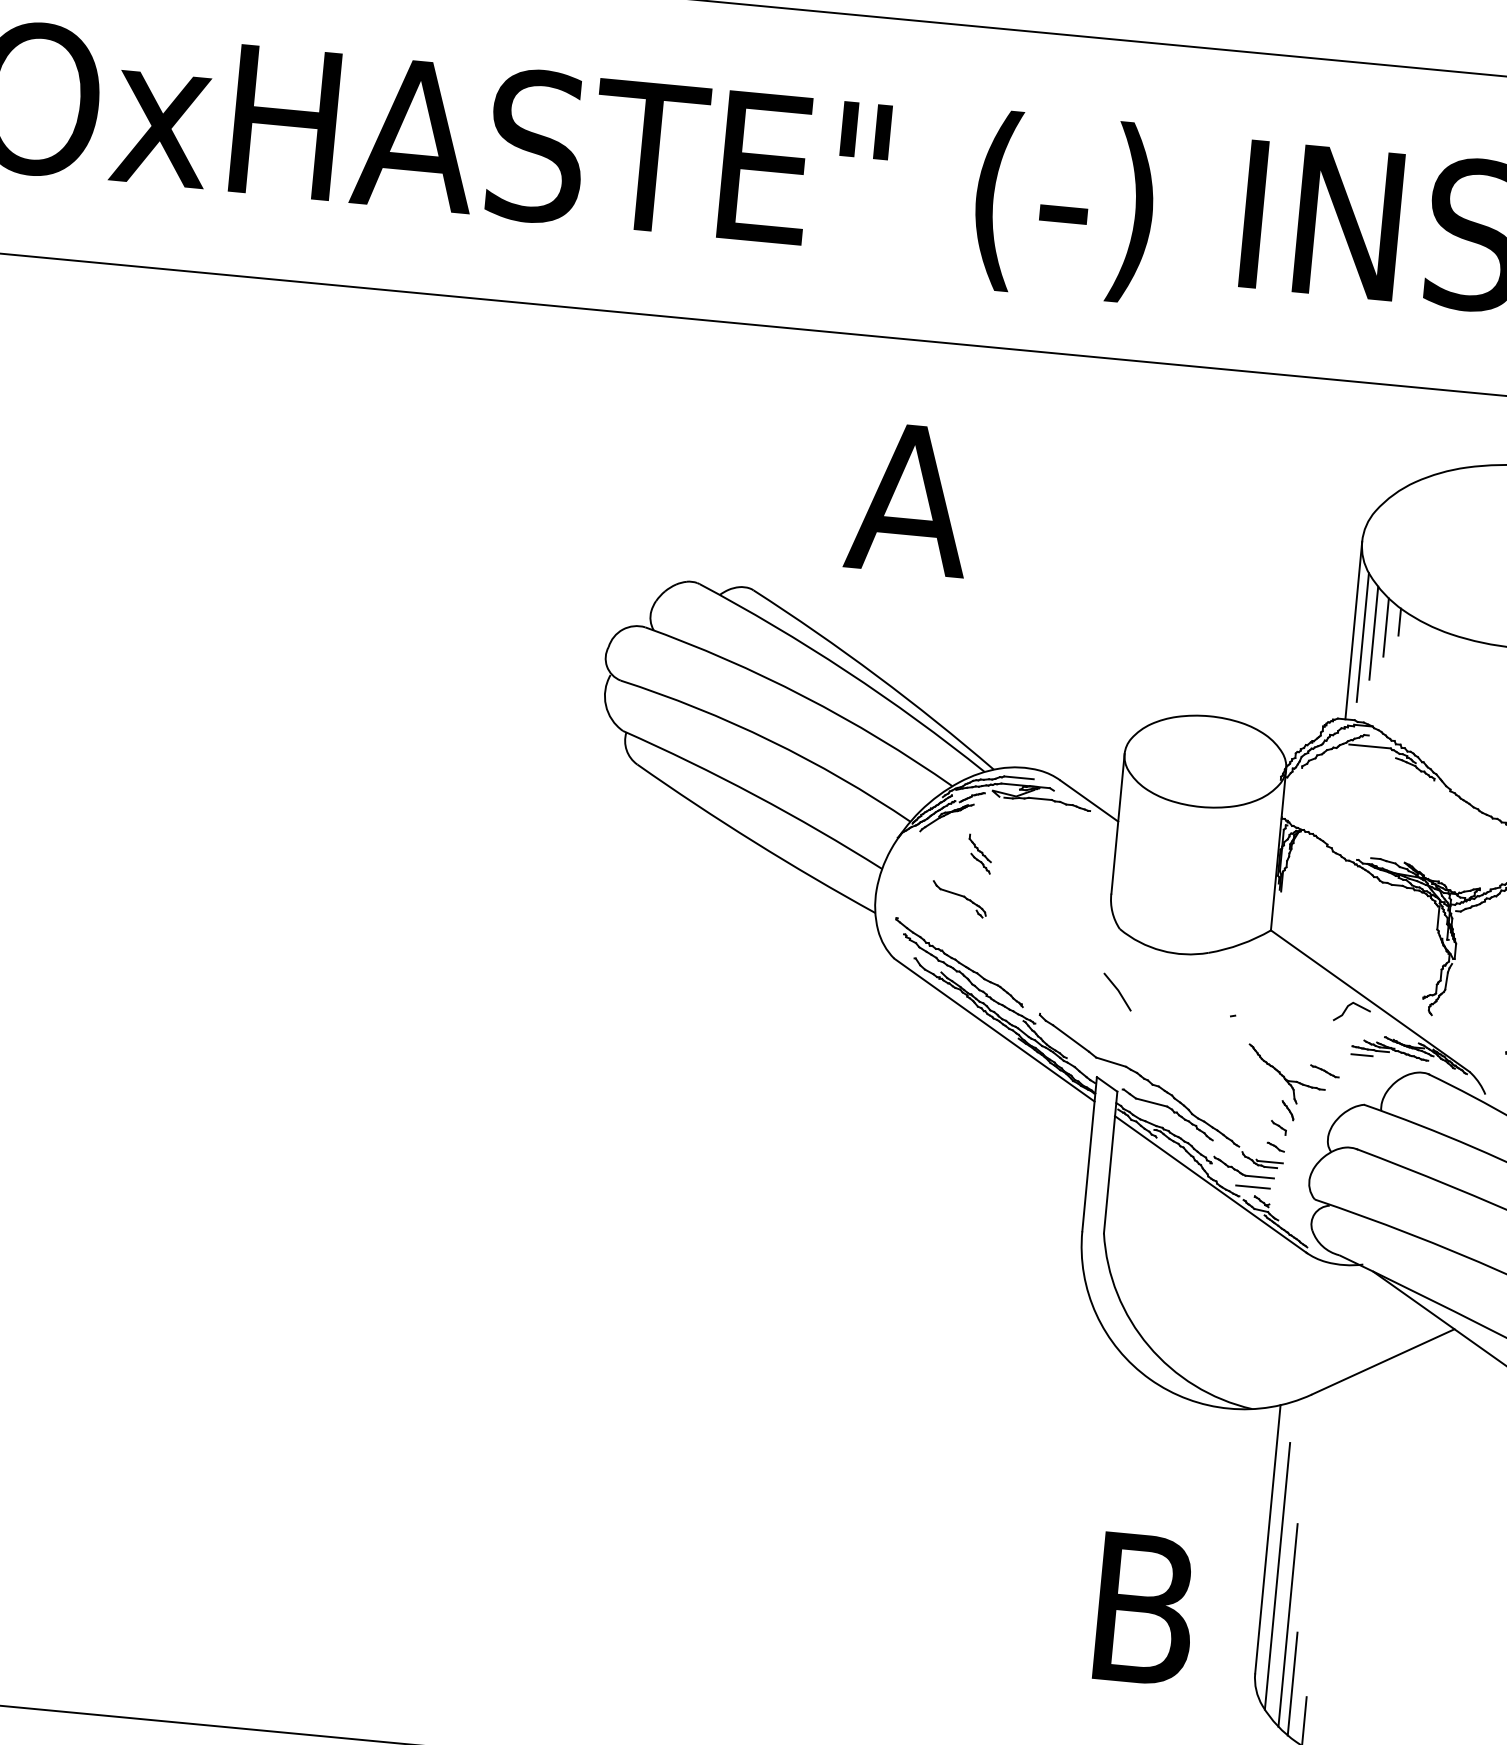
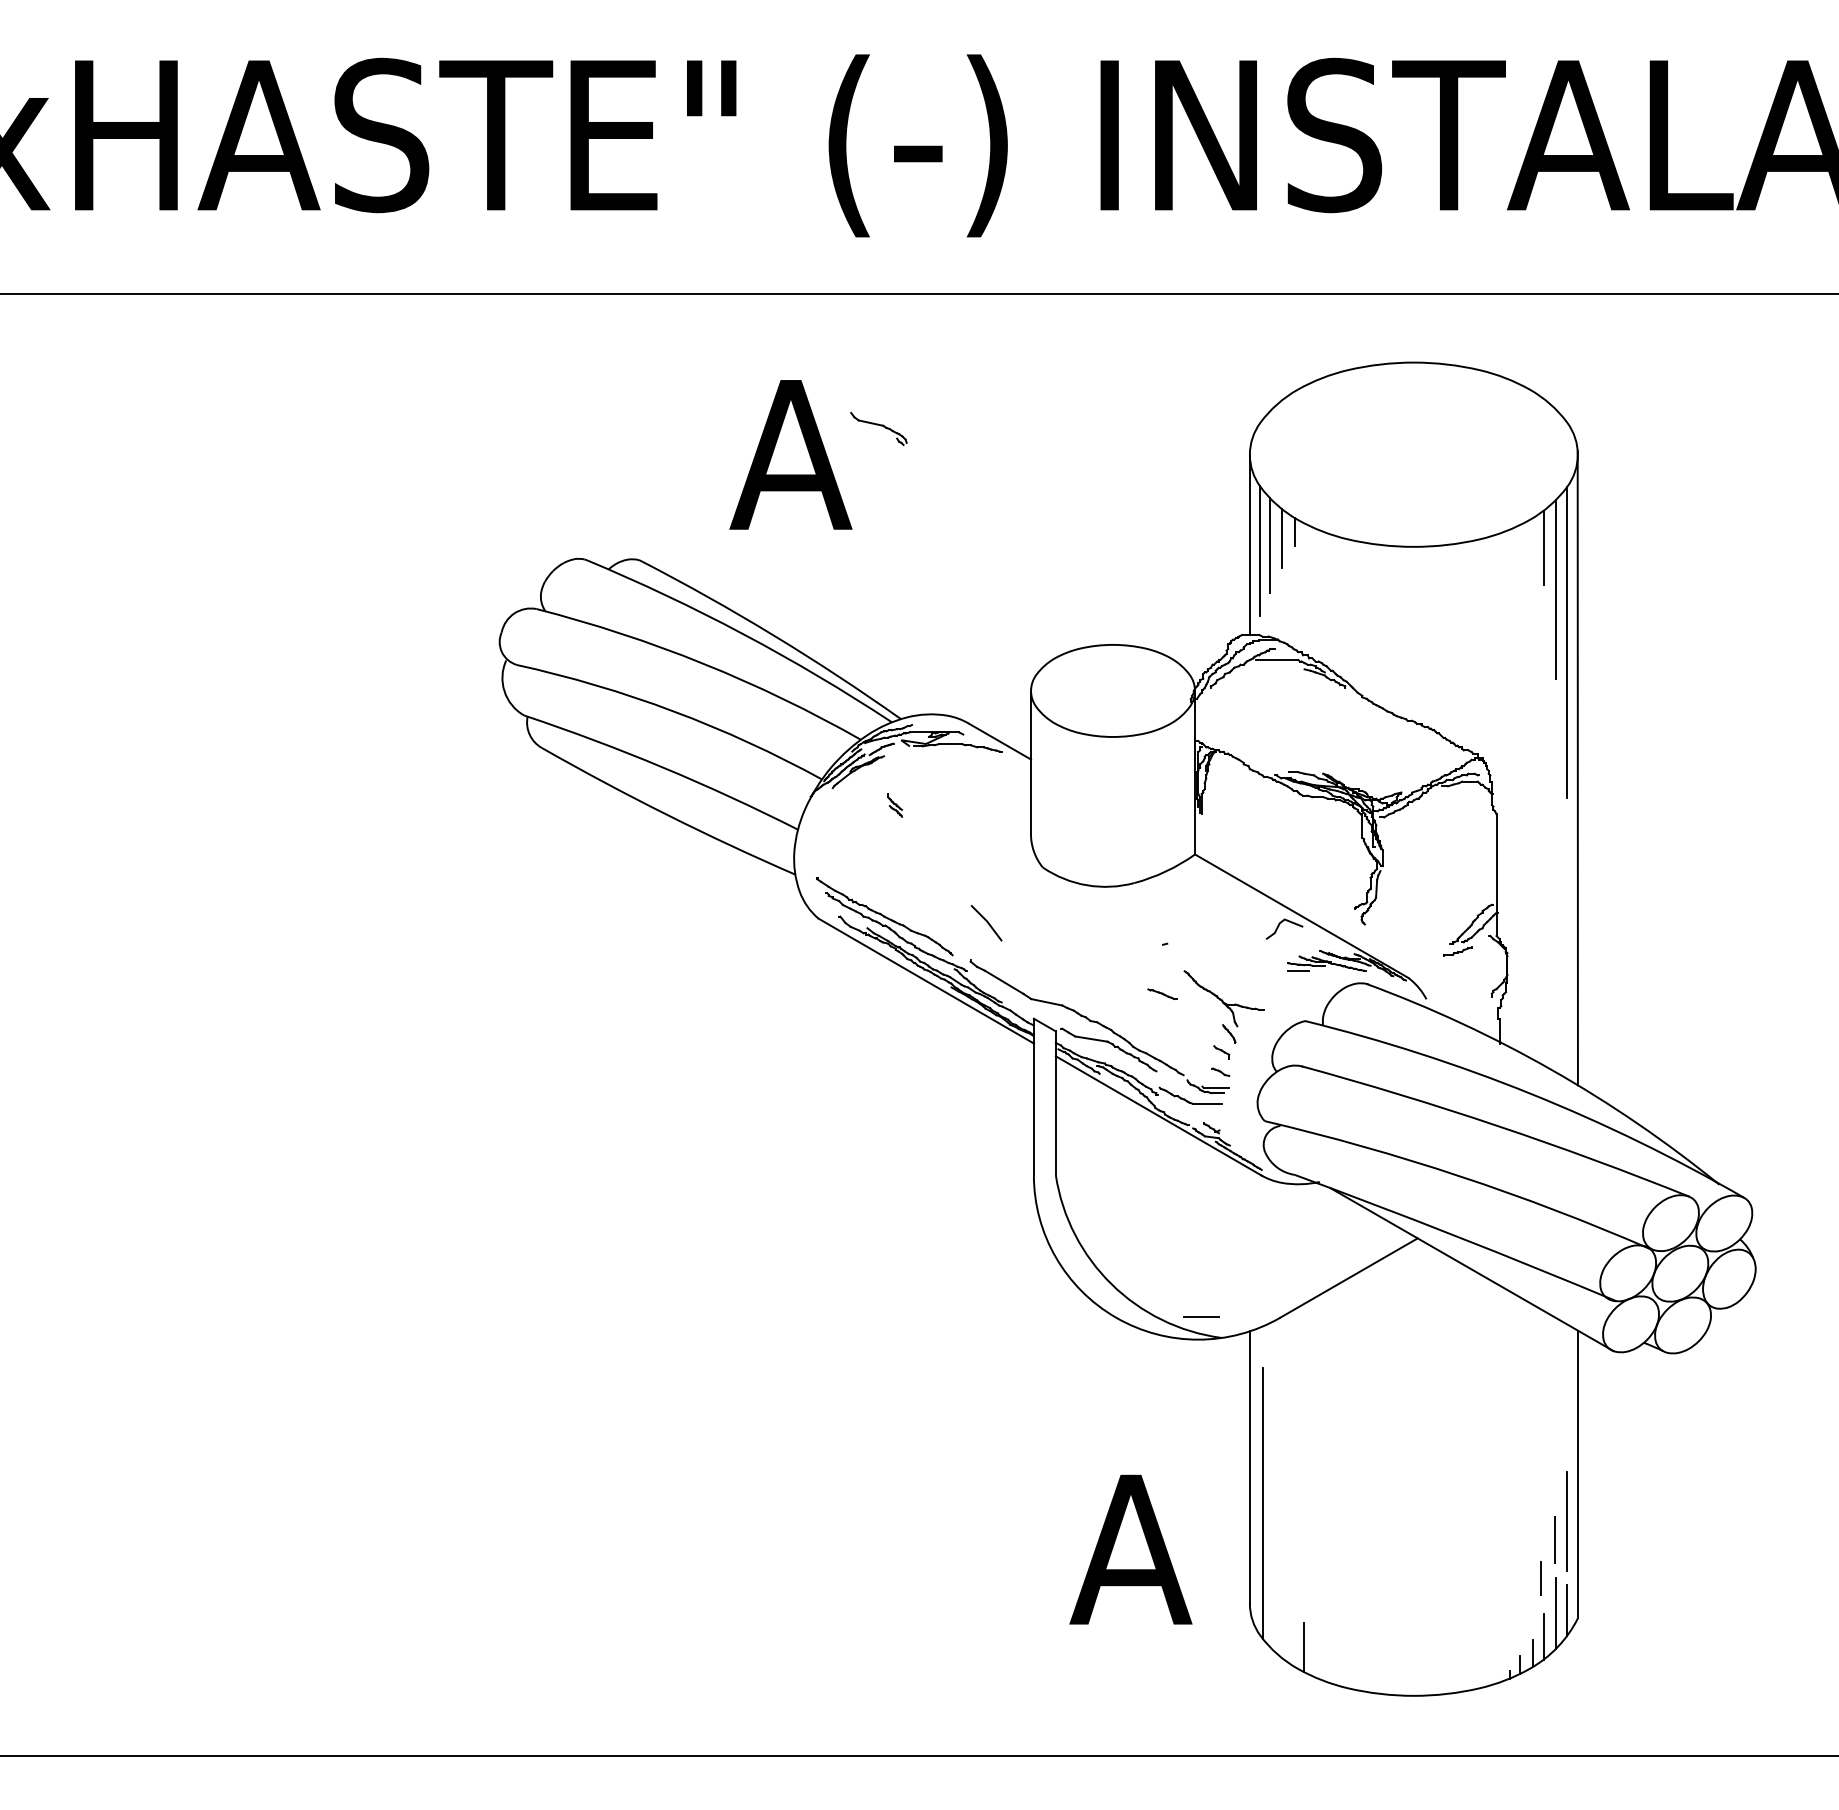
line: (1018, 777) -> (926, 724), removed
part: (979, 854) -> (894, 805), size x0.6
part: (959, 899) -> (878, 429), moved
line: (1117, 991) -> (986, 922), moved
line: (1324, 1070) -> (1162, 993), moved
line: (1253, 1186) -> (1201, 1316), moved
text: (1142, 1608) -> (1130, 1549), B -> A
line: (1288, 1625) -> (1278, 1552), removed
line: (1292, 1683) -> (1288, 1610), removed

